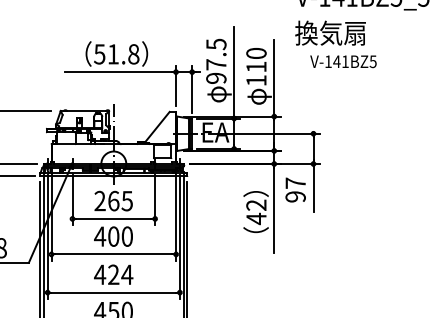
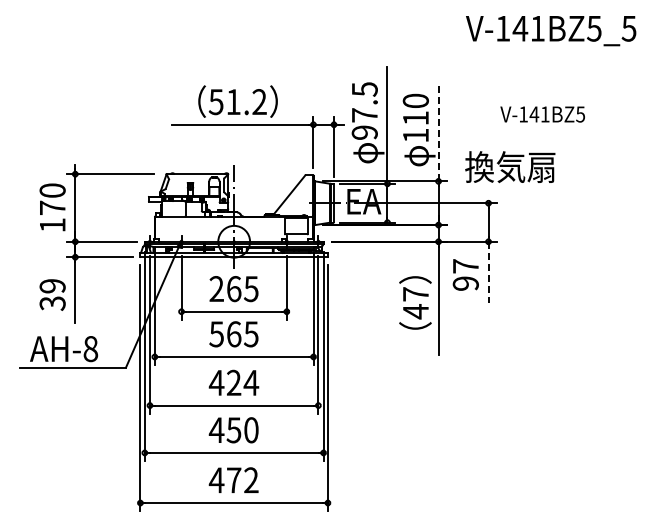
text: (330, 33) -> (510, 167), moved
text: (133, 54) -> (259, 102), 51.8 -> 51.2
text: (343, 61) -> (542, 114), moved
line: (274, 78) -> (438, 132), solid -> dashed
line: (313, 188) -> (488, 272), solid -> dashed
text: (256, 205) -> (415, 294), 42 -> 47
text: (113, 236) -> (233, 334), 400 -> 565

